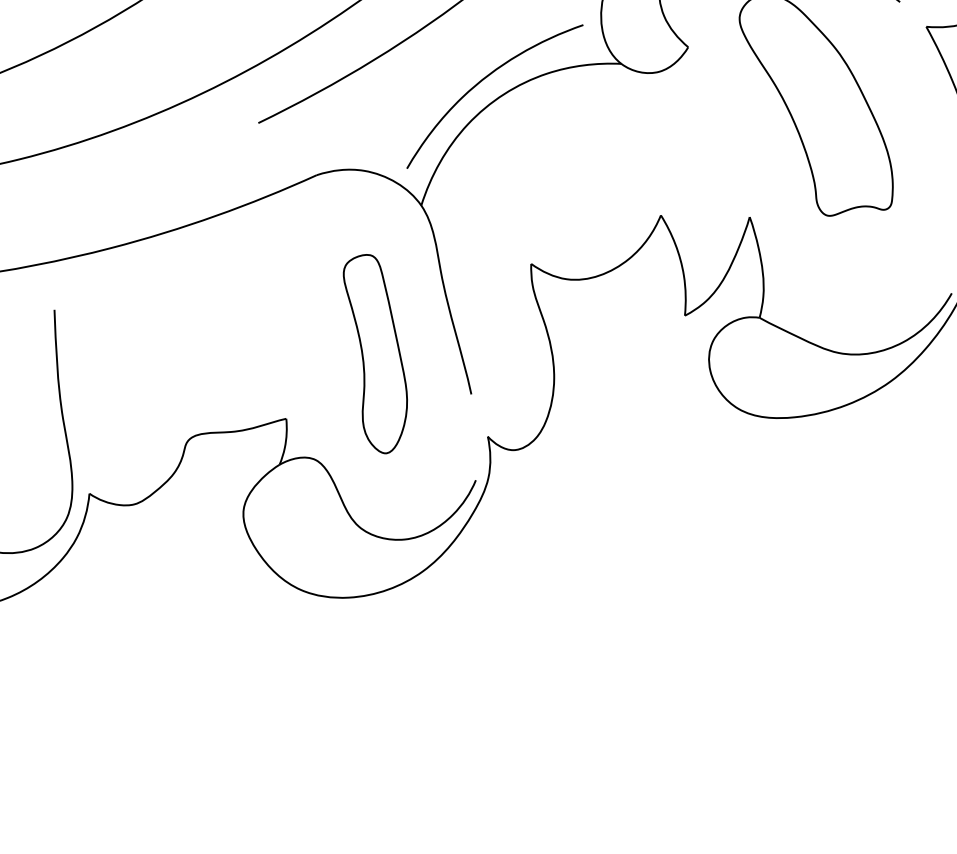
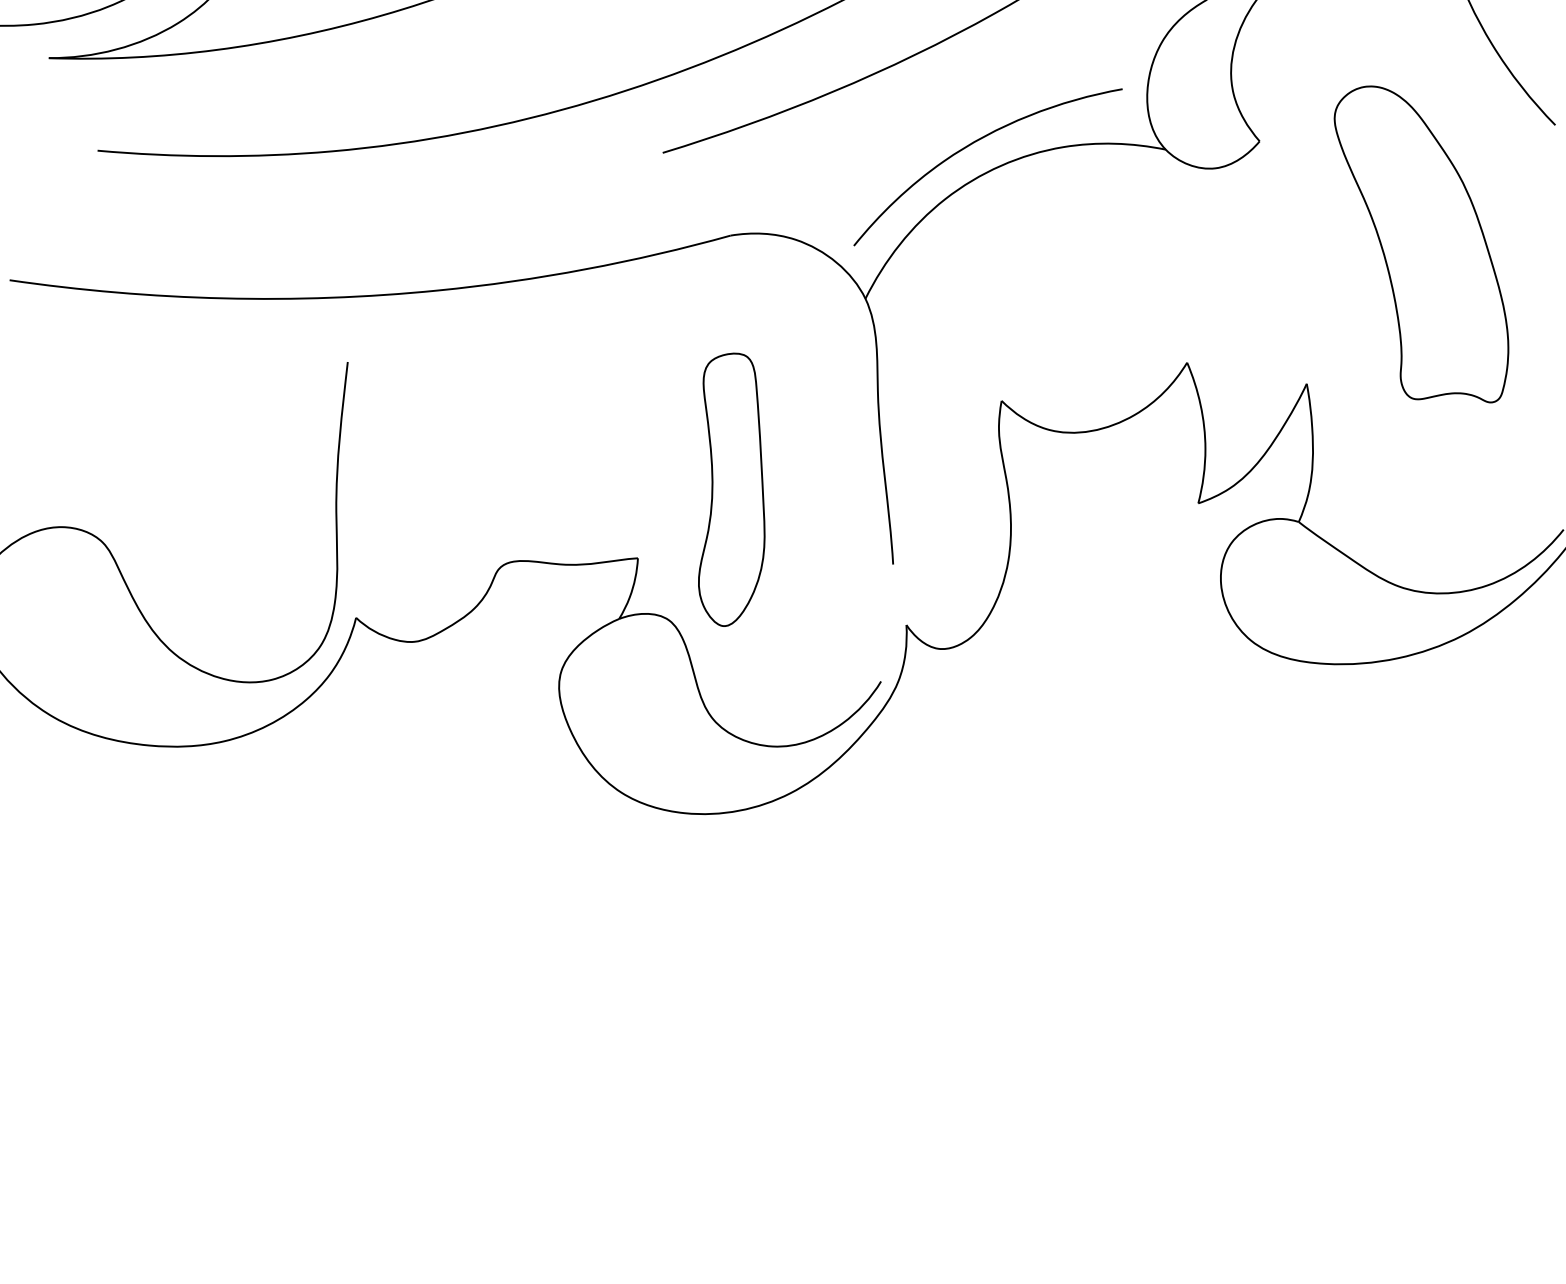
part: (376, 353) -> (731, 489), moved

